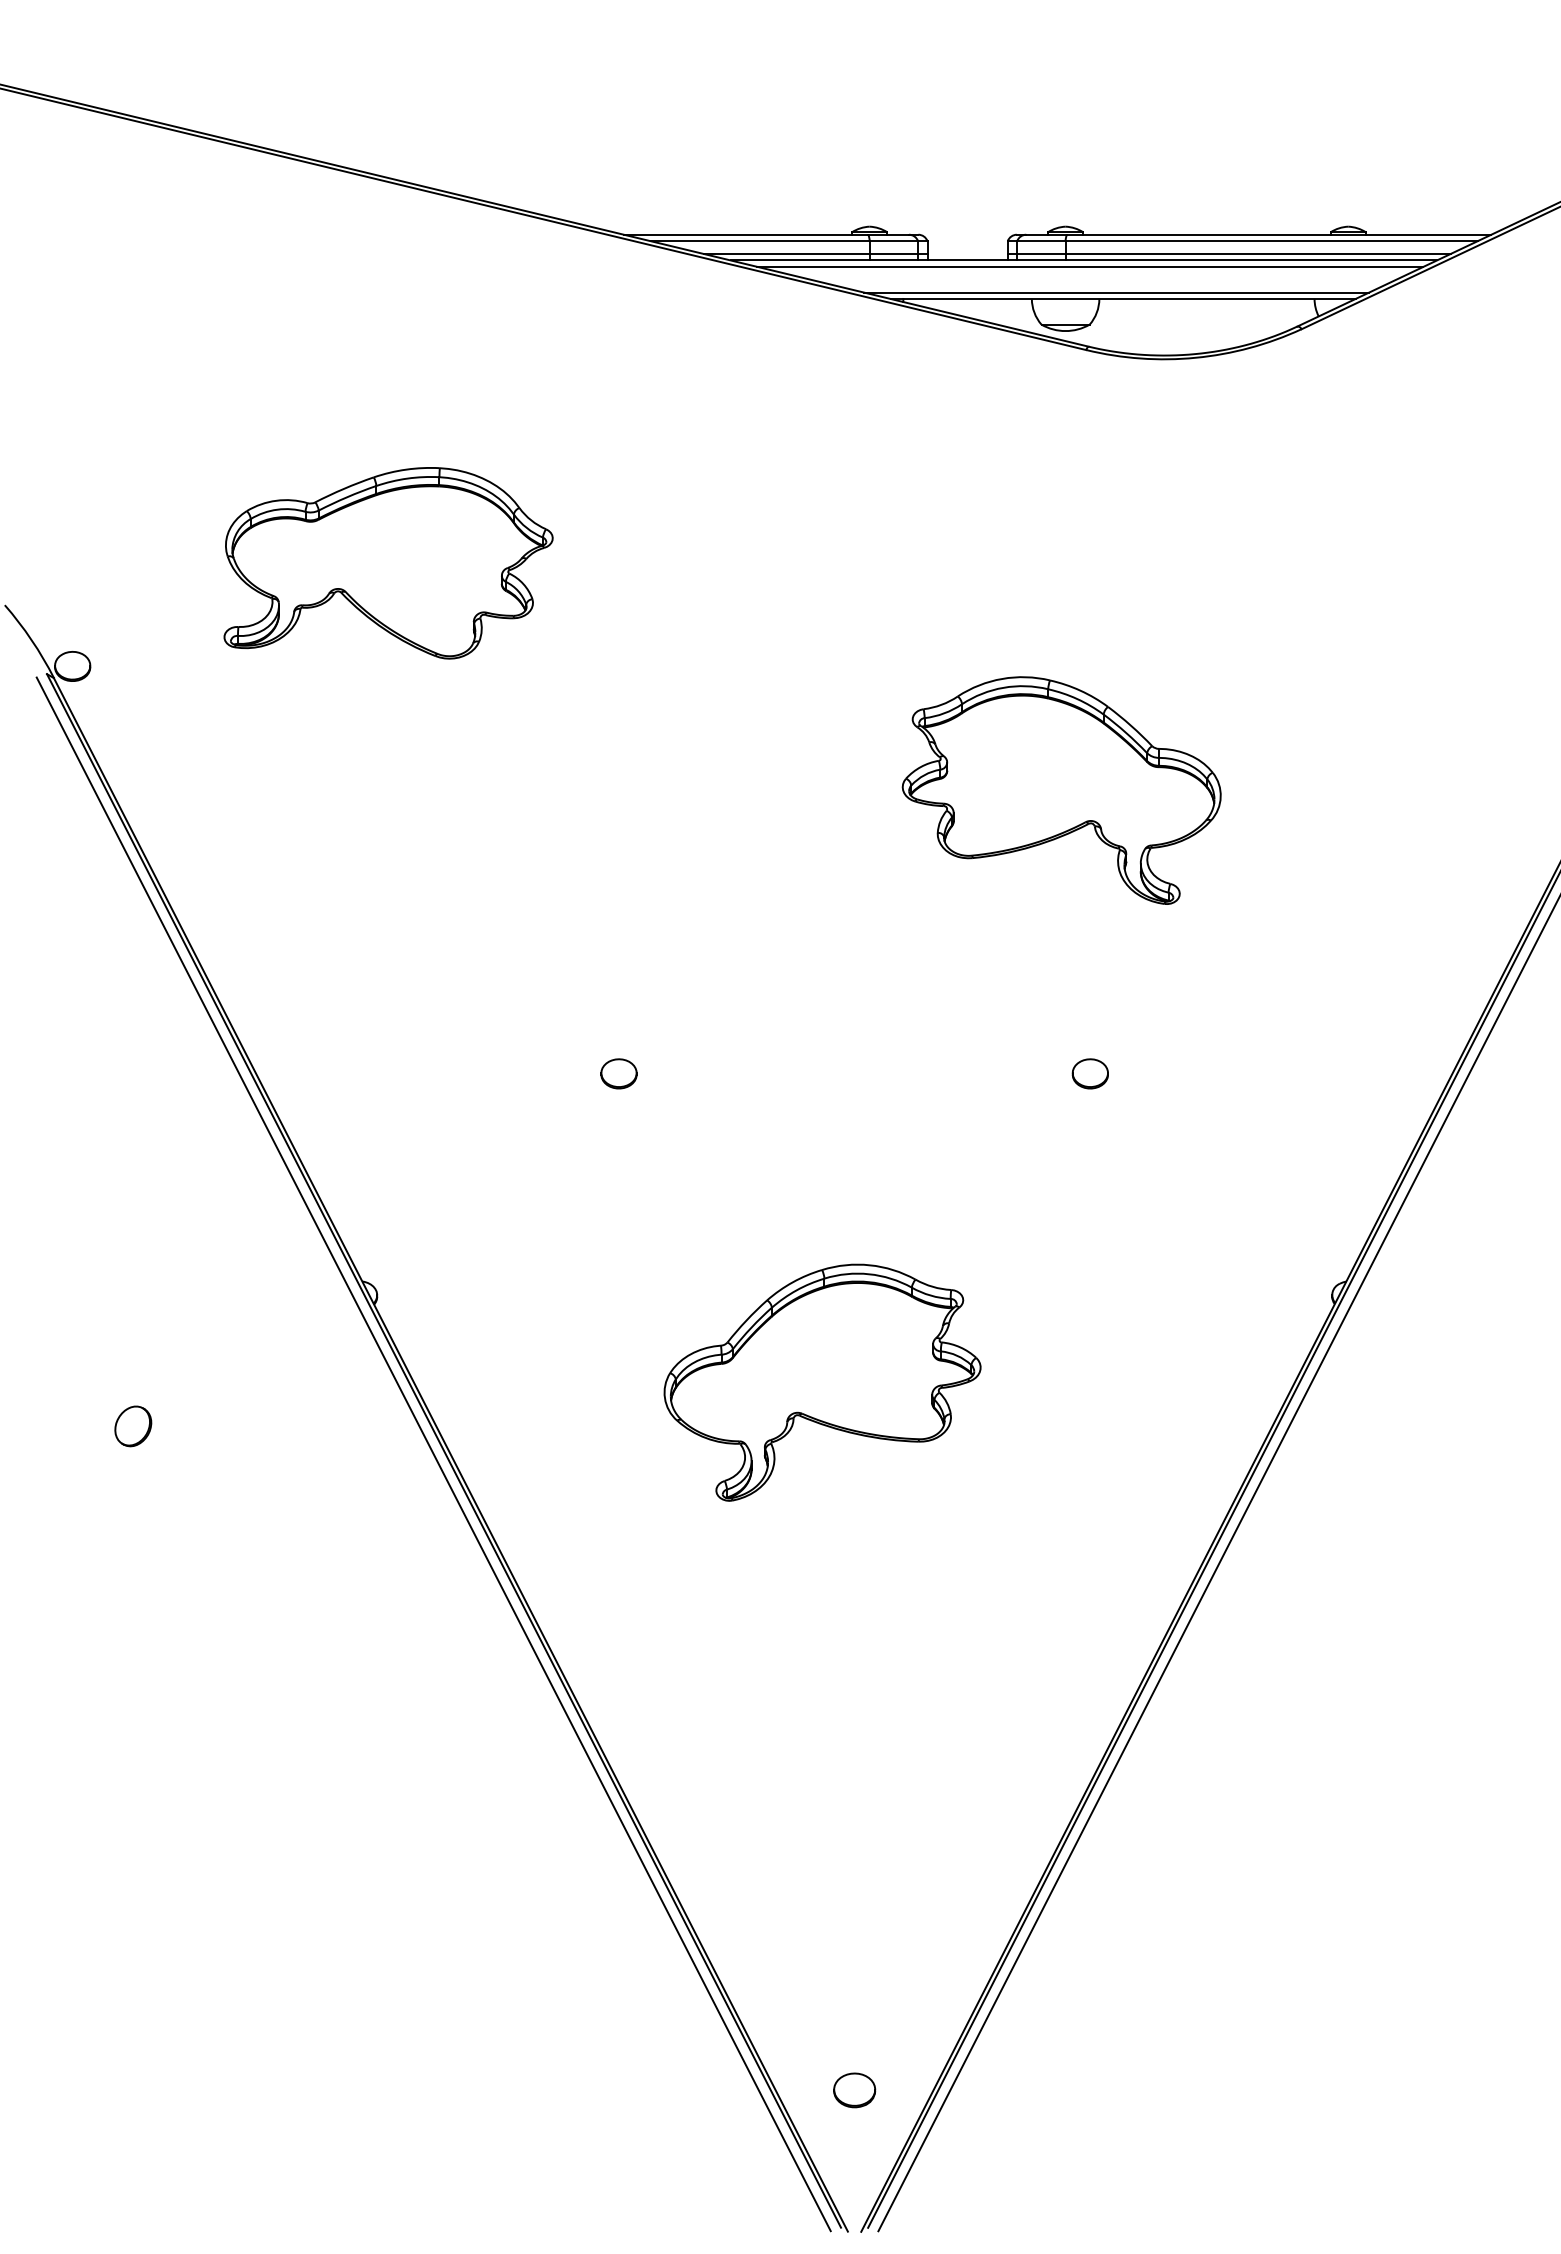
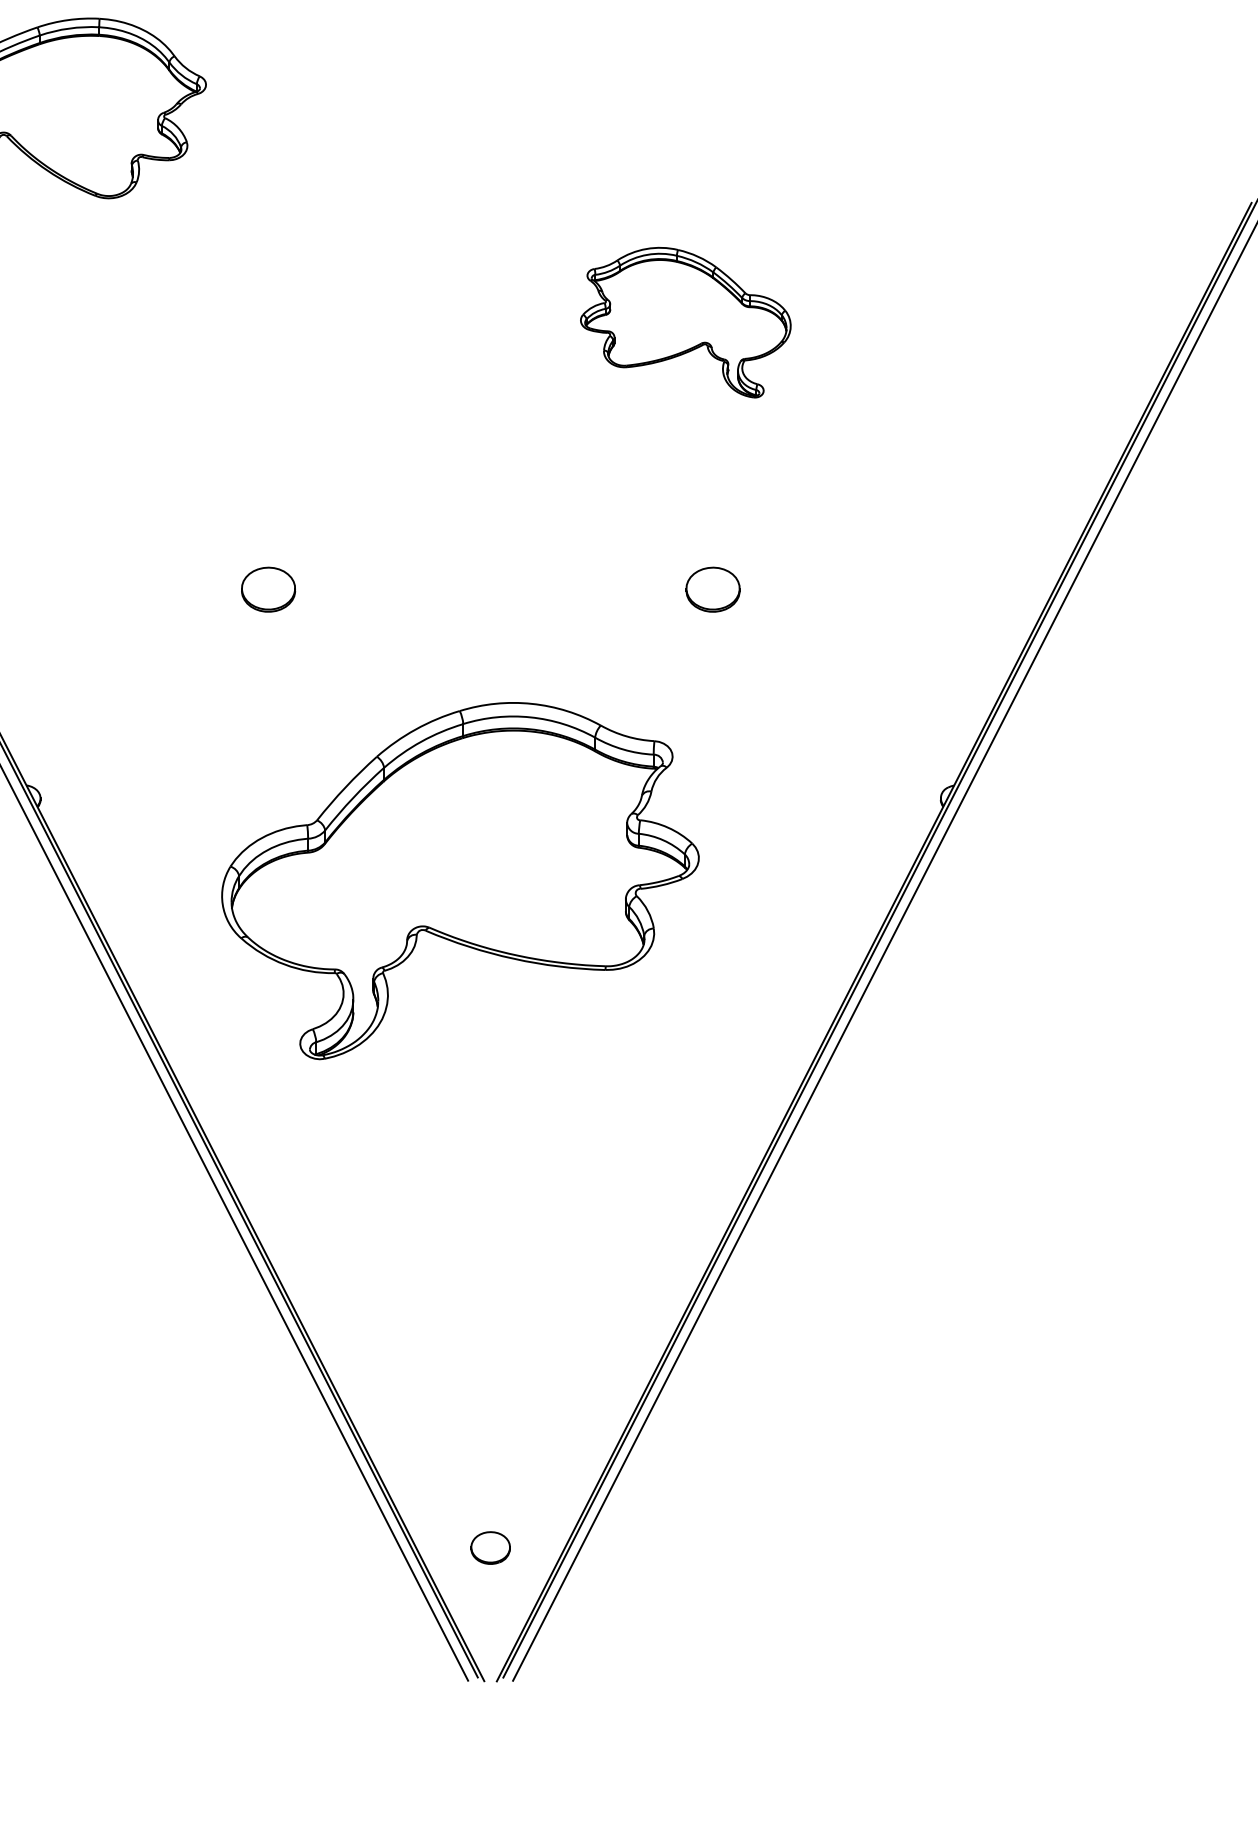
part: (1061, 790) -> (685, 322), size x0.7
part: (618, 1073) -> (268, 589), size x1.6
part: (1089, 1073) -> (712, 589), size x1.6
part: (822, 1382) -> (460, 880), size x1.6

